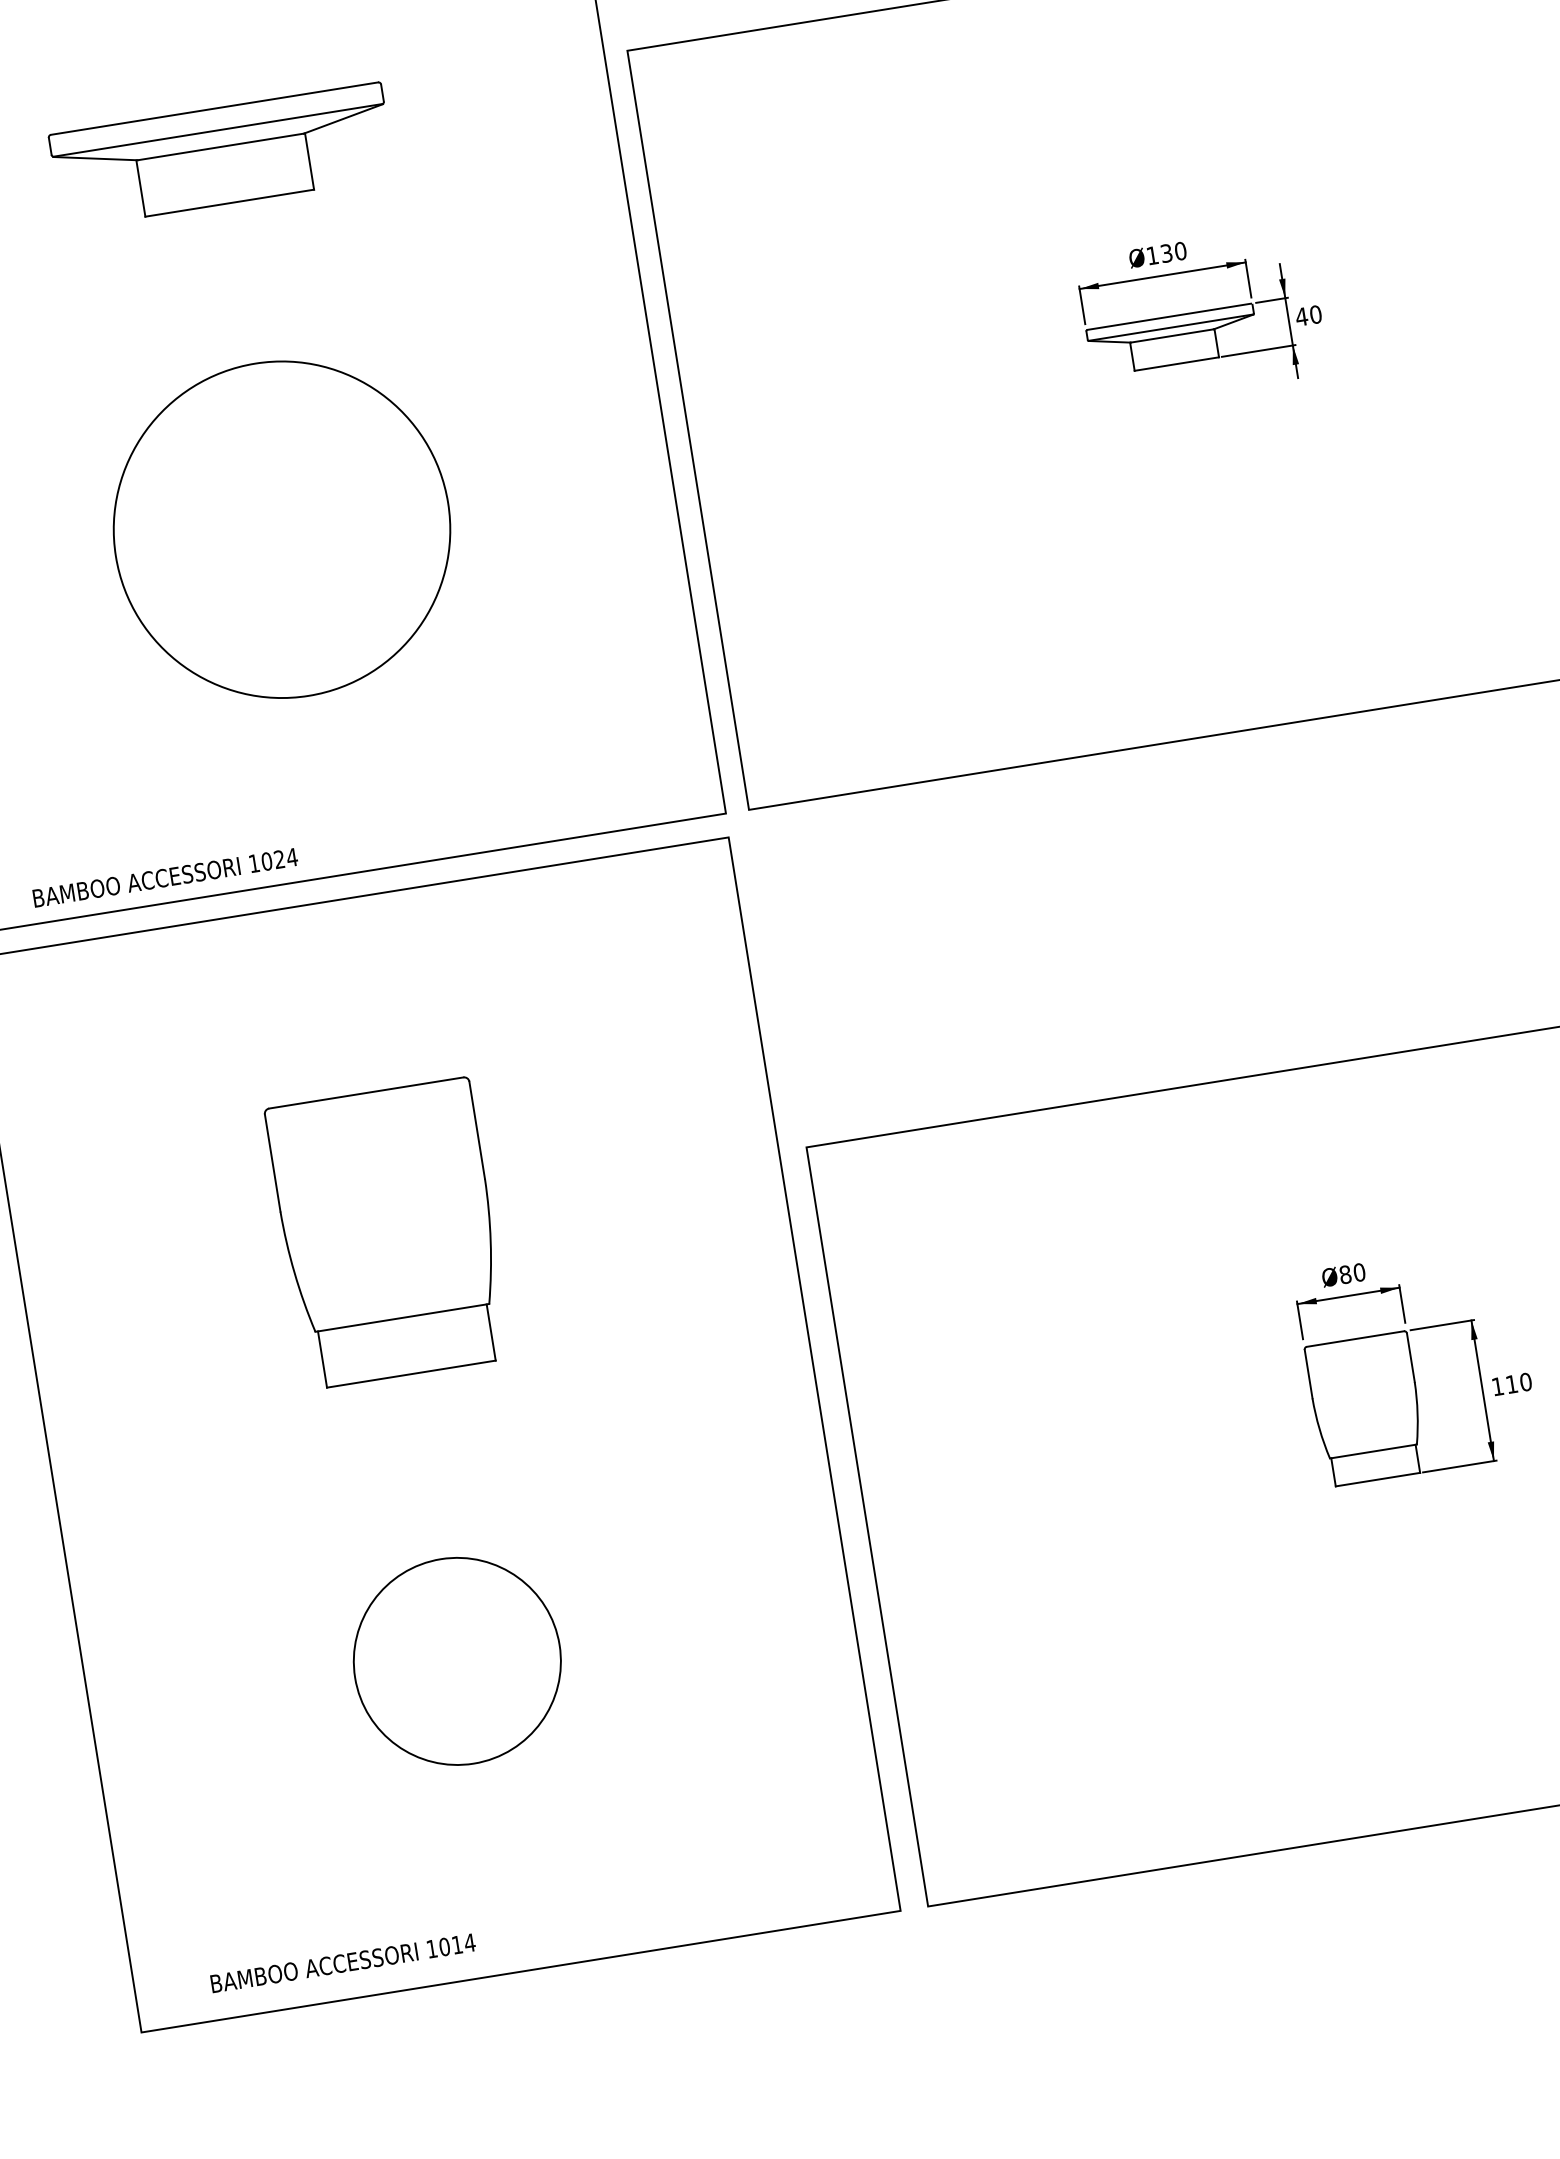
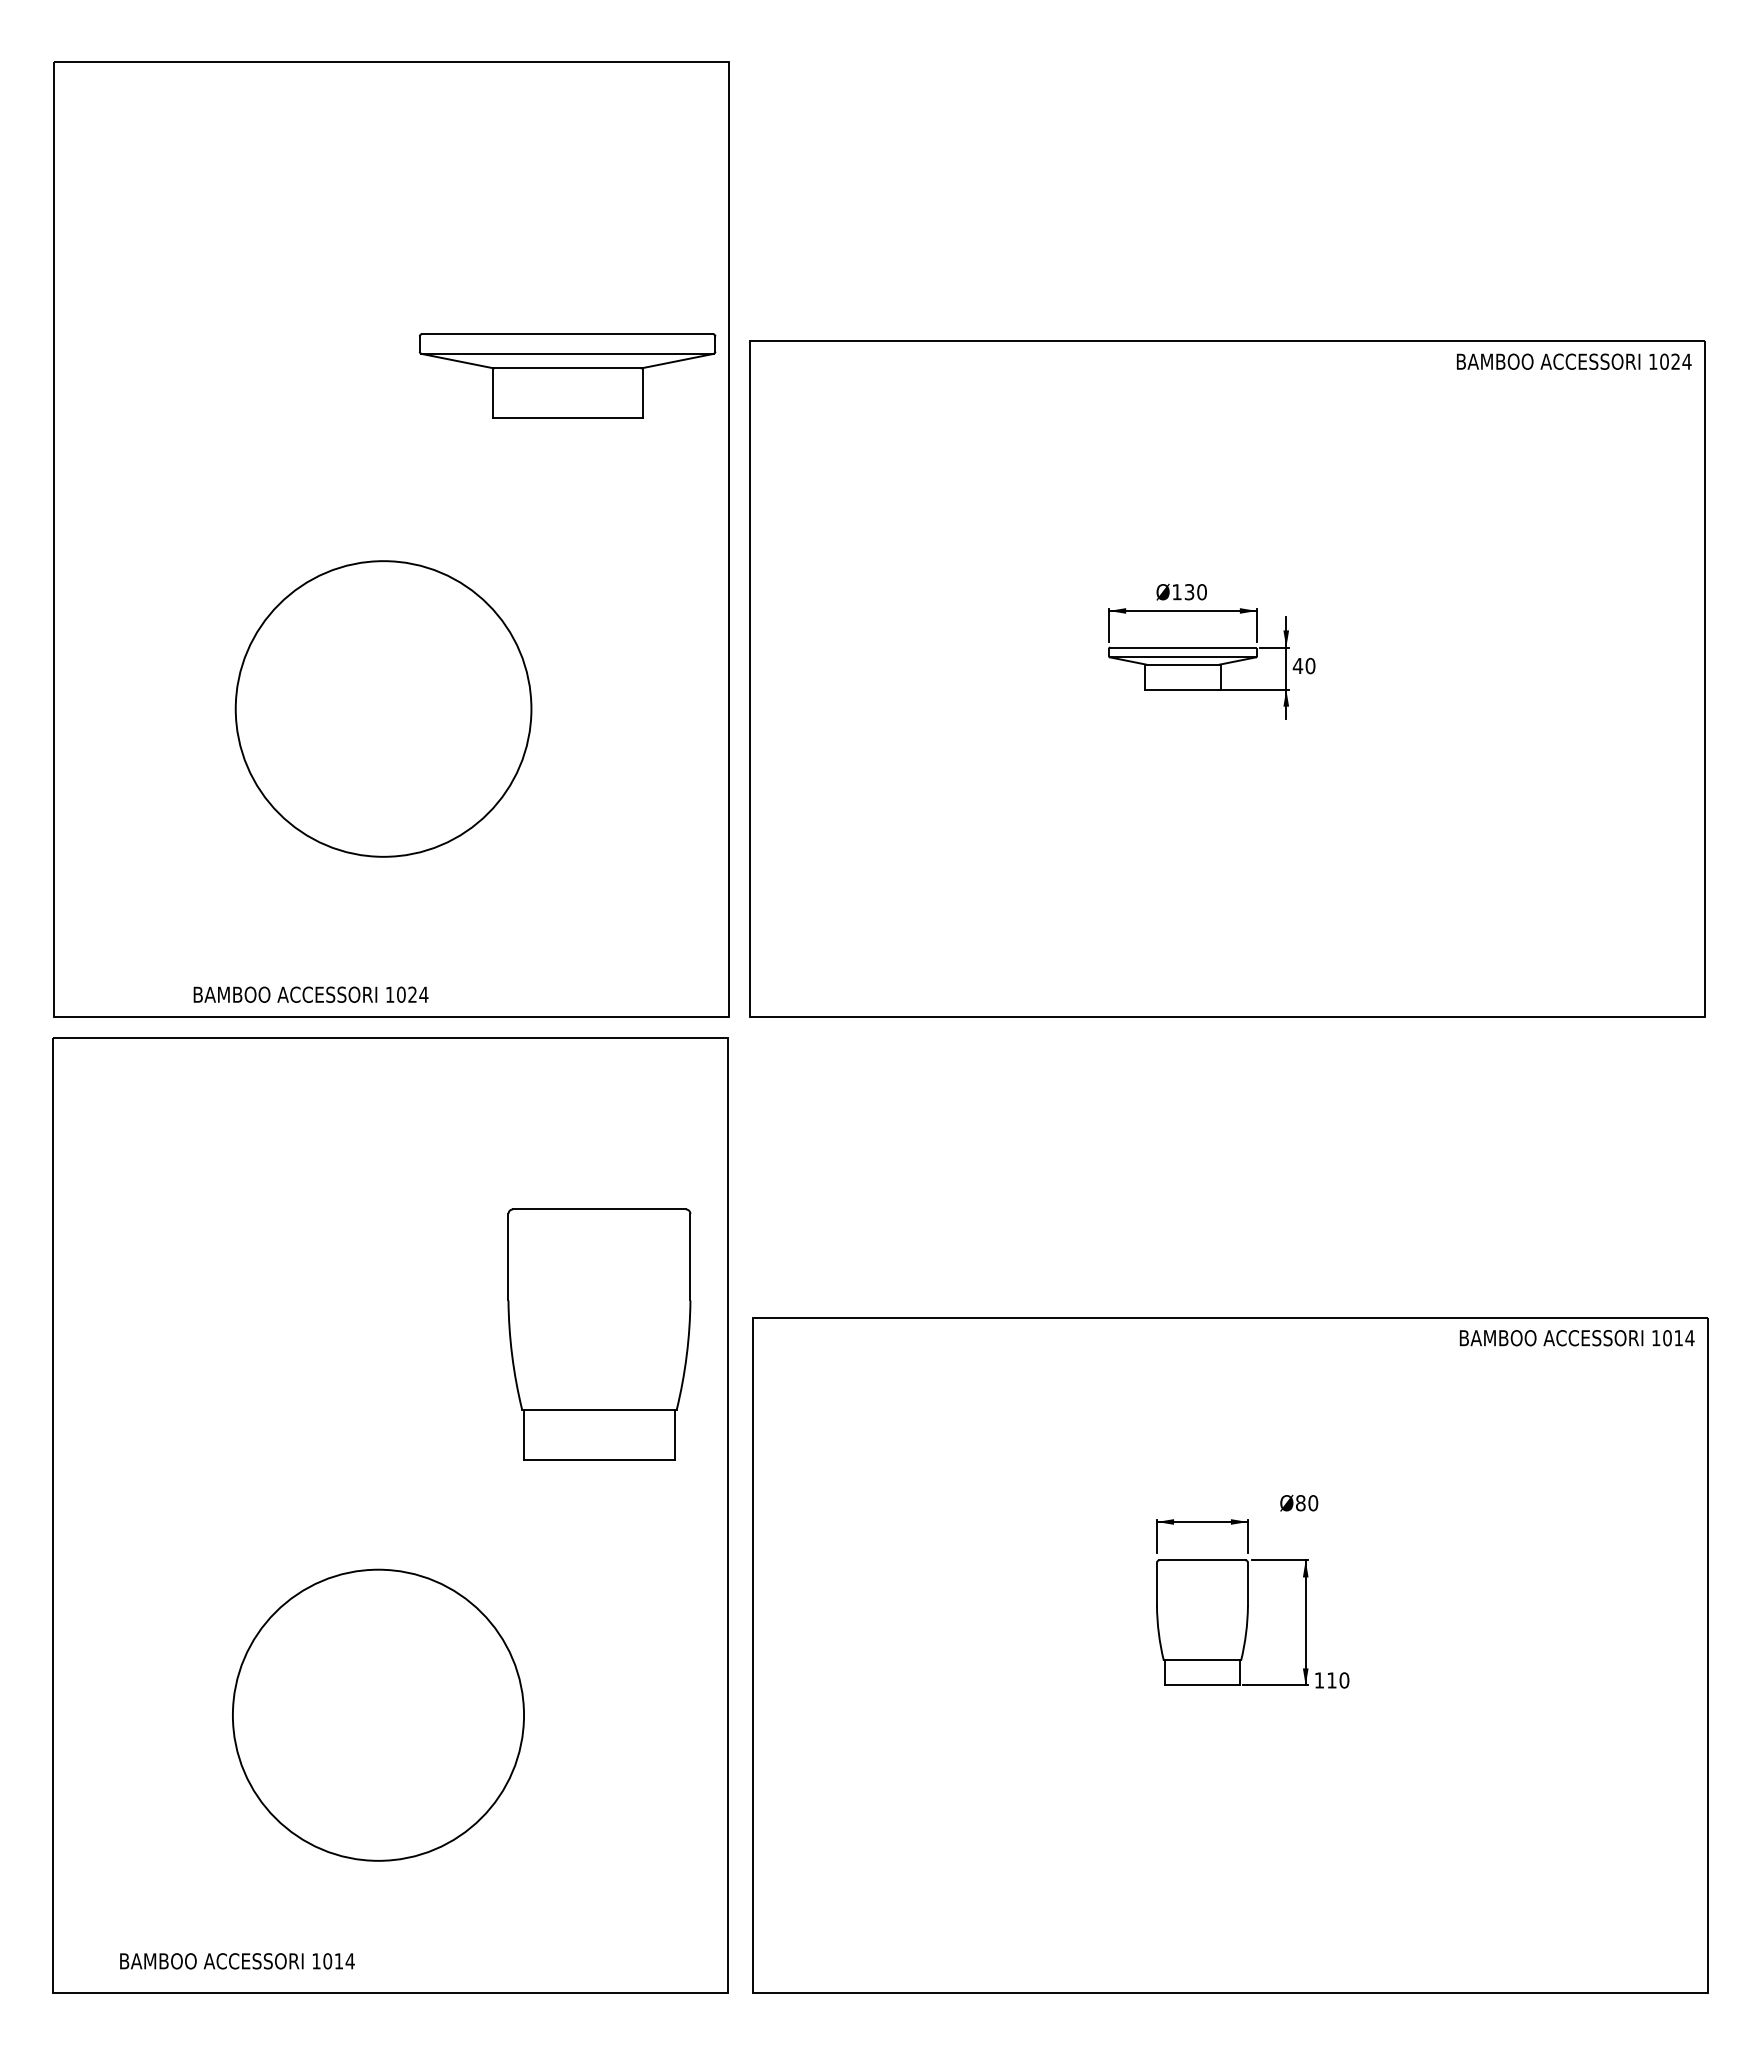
part: (221, 155) -> (567, 375), moved
text: (164, 877) -> (310, 994), moved
part: (388, 1233) -> (599, 1334), moved
text: (1343, 1274) -> (1299, 1502), moved
text: (1512, 1384) -> (1332, 1680), moved
circle: (457, 1661) -> (378, 1715), size x1.6

